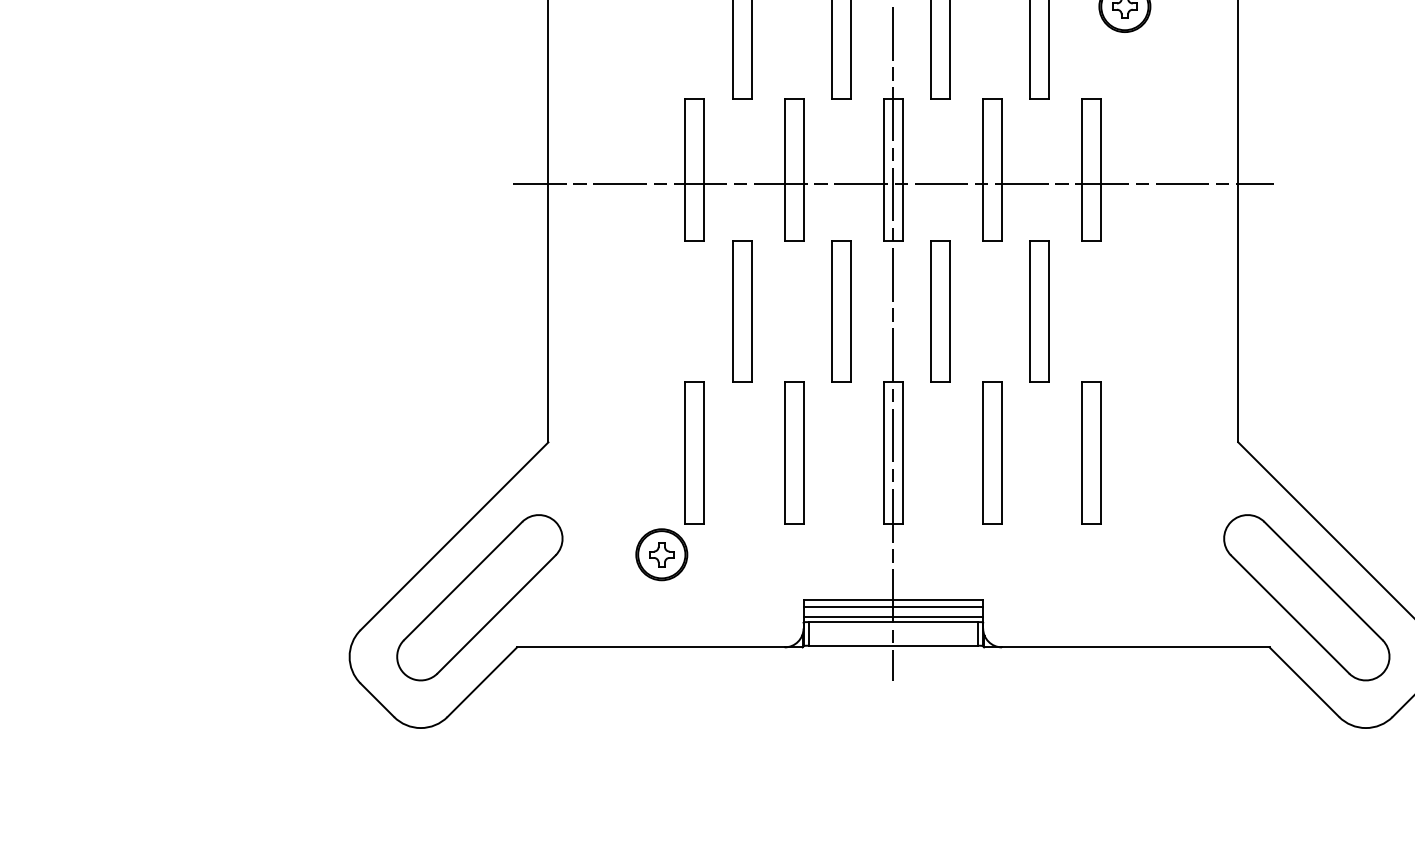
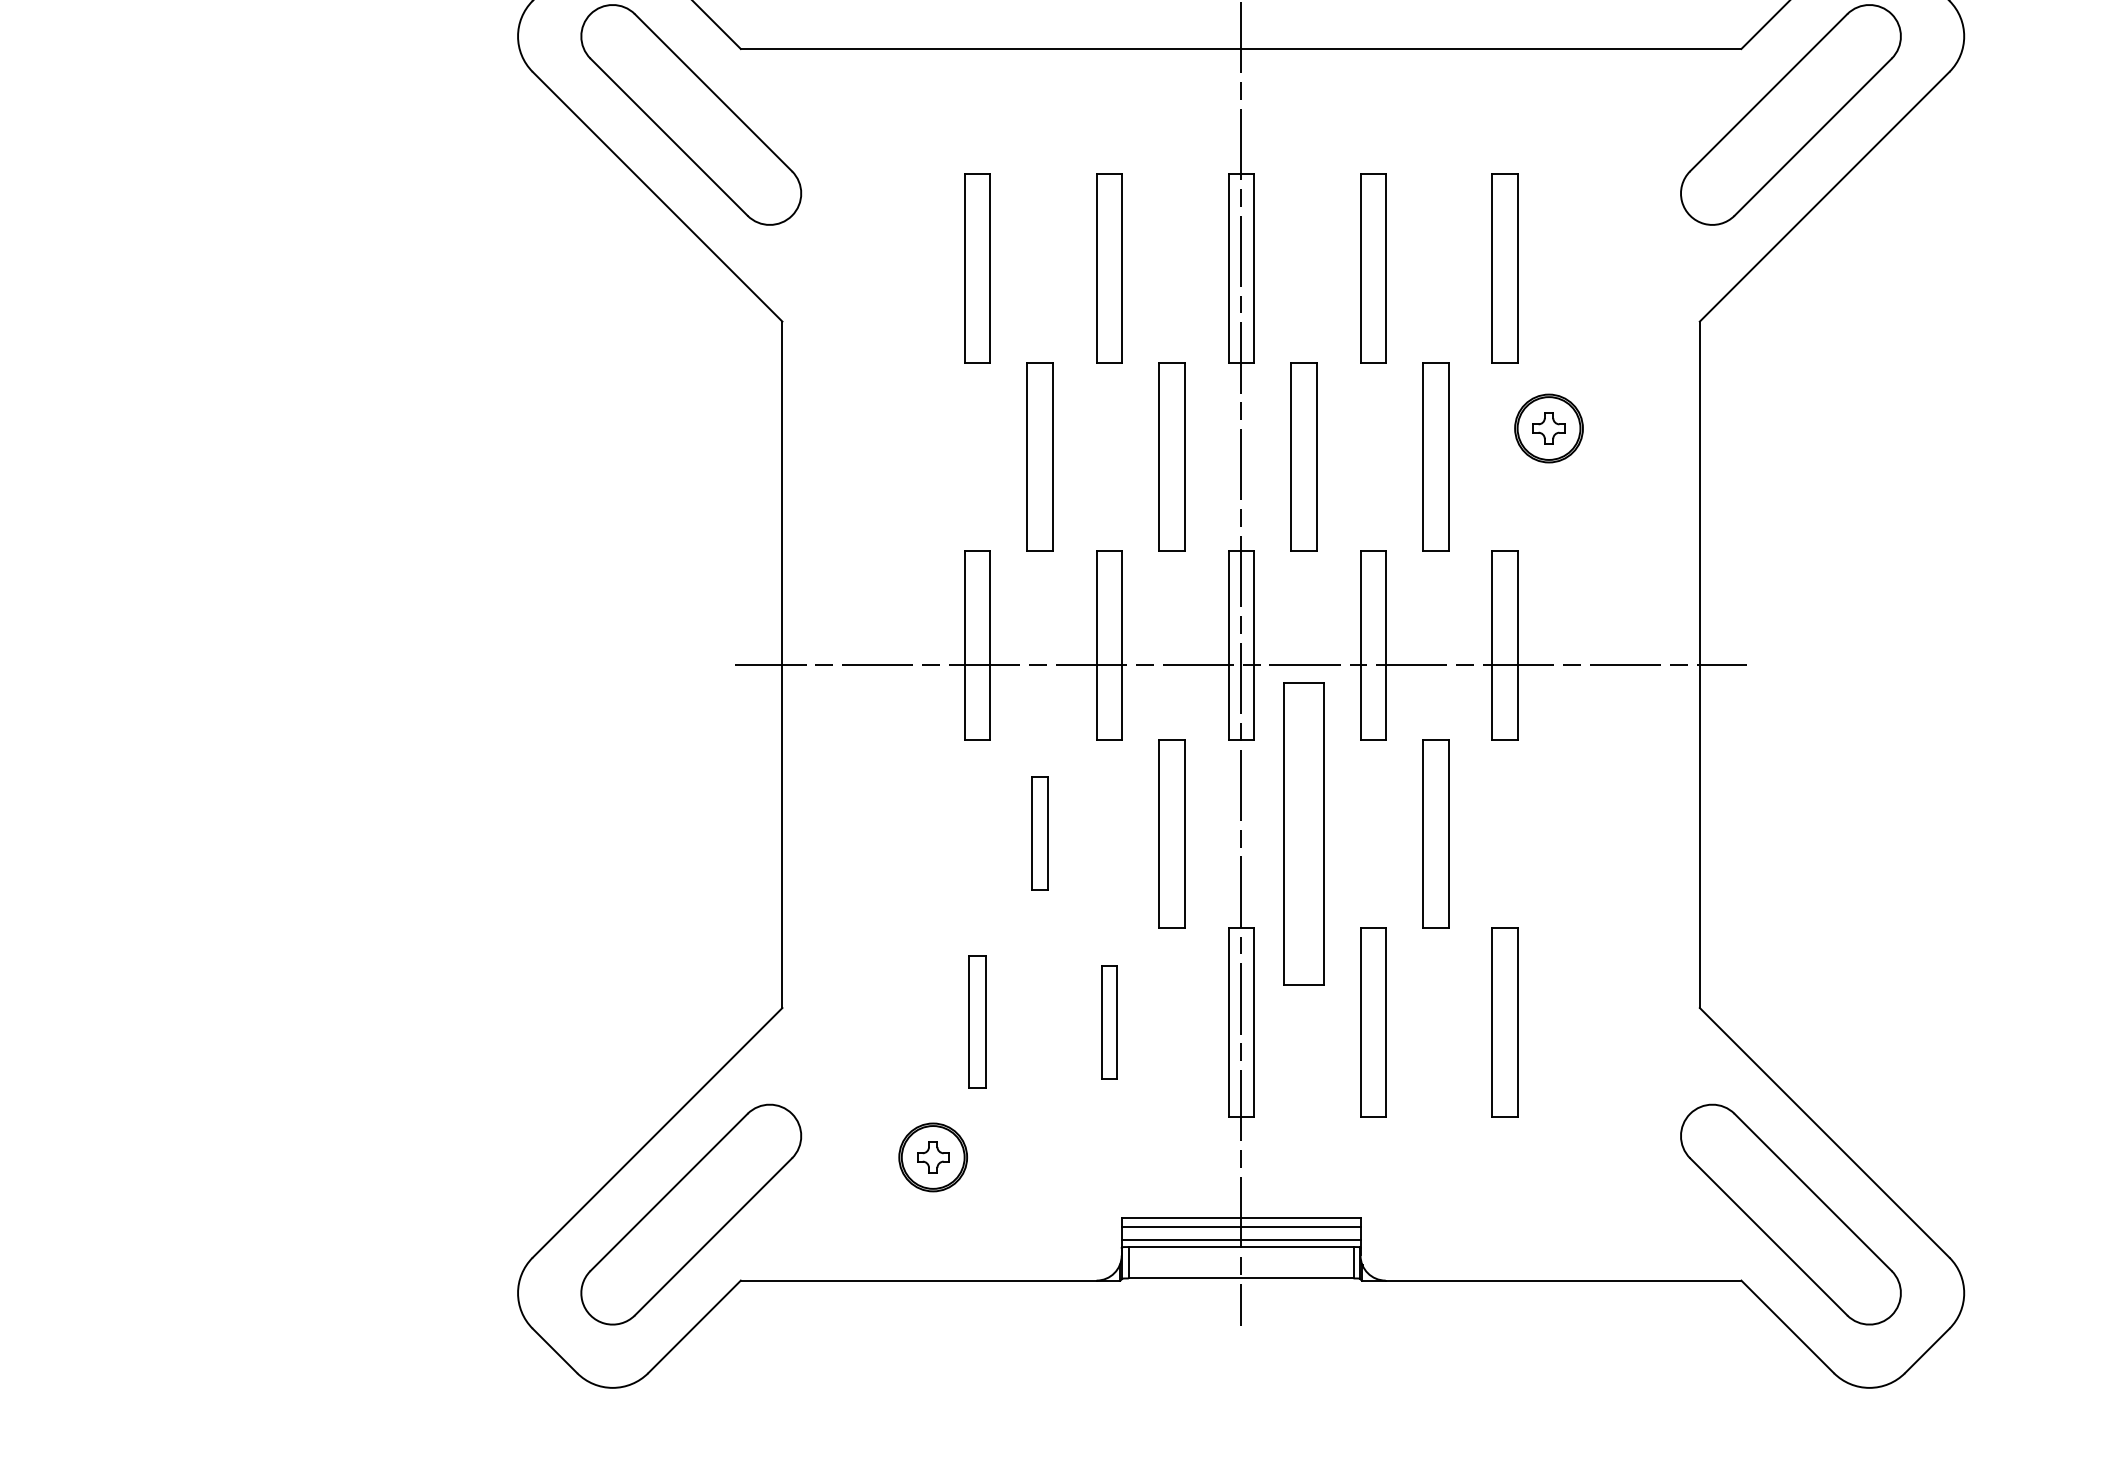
part: (741, 311) -> (1039, 833), size x0.6
part: (940, 311) -> (1303, 833), size x1.6
part: (695, 453) -> (977, 1022), size x0.7
part: (794, 453) -> (1109, 1022), size x0.6

